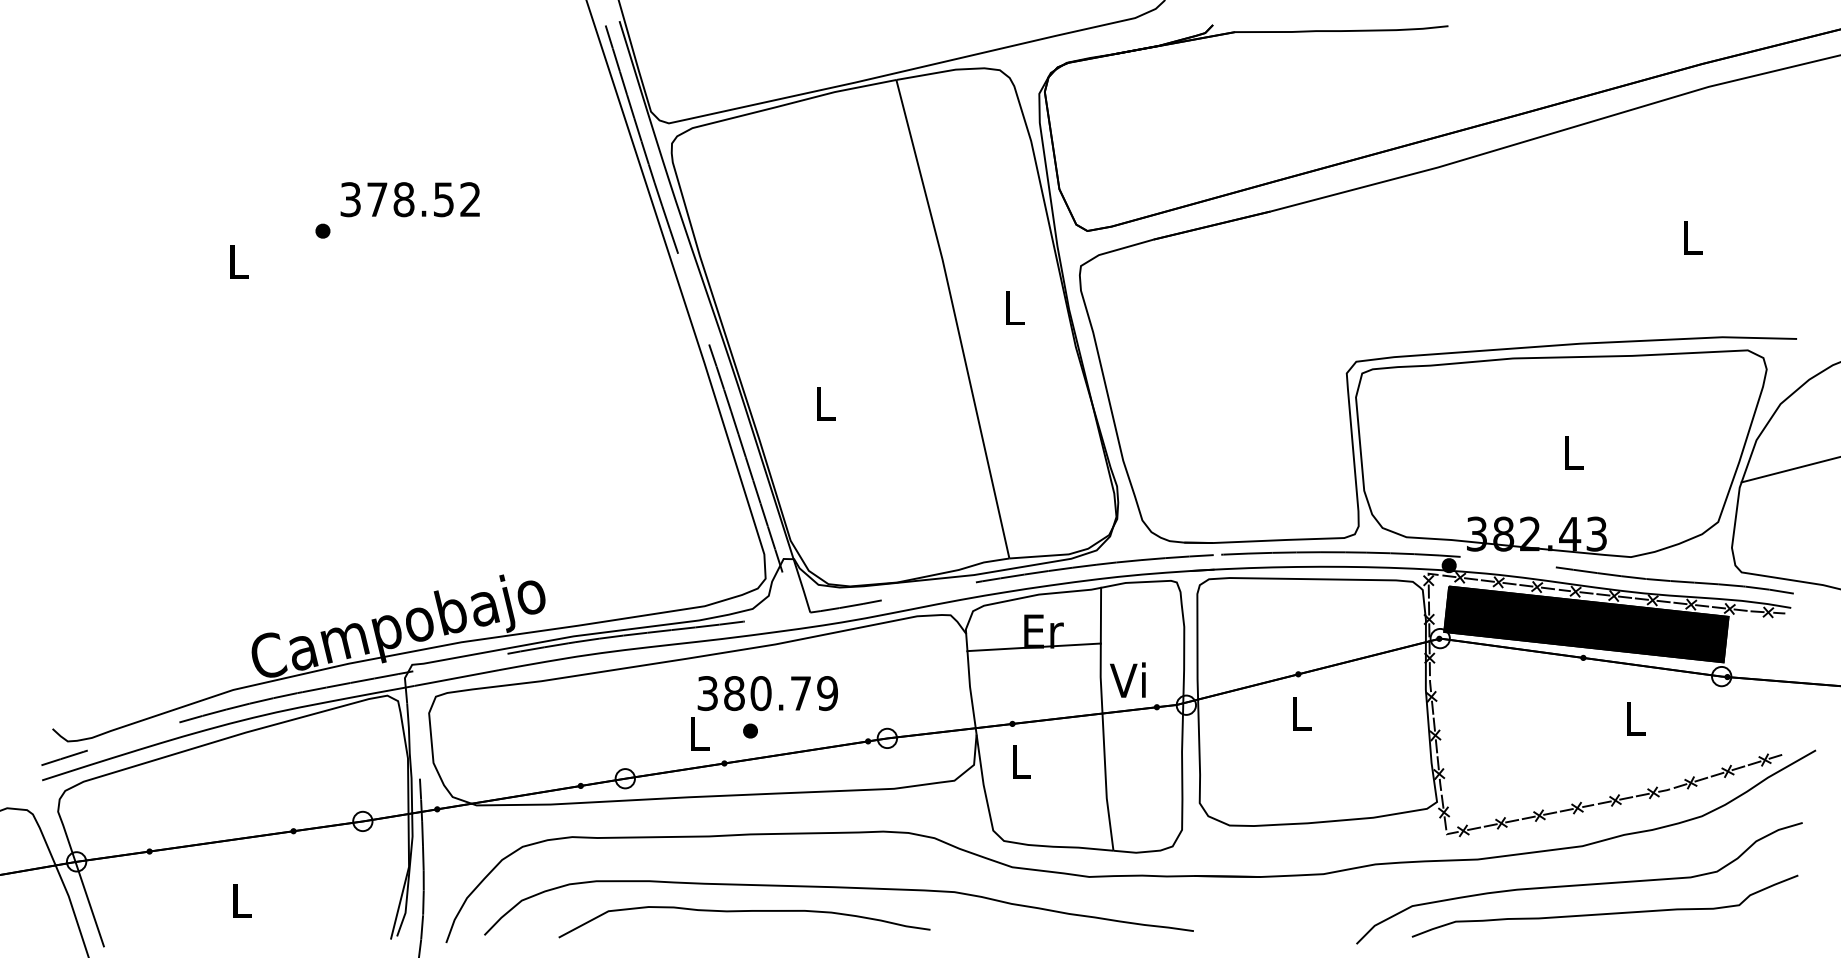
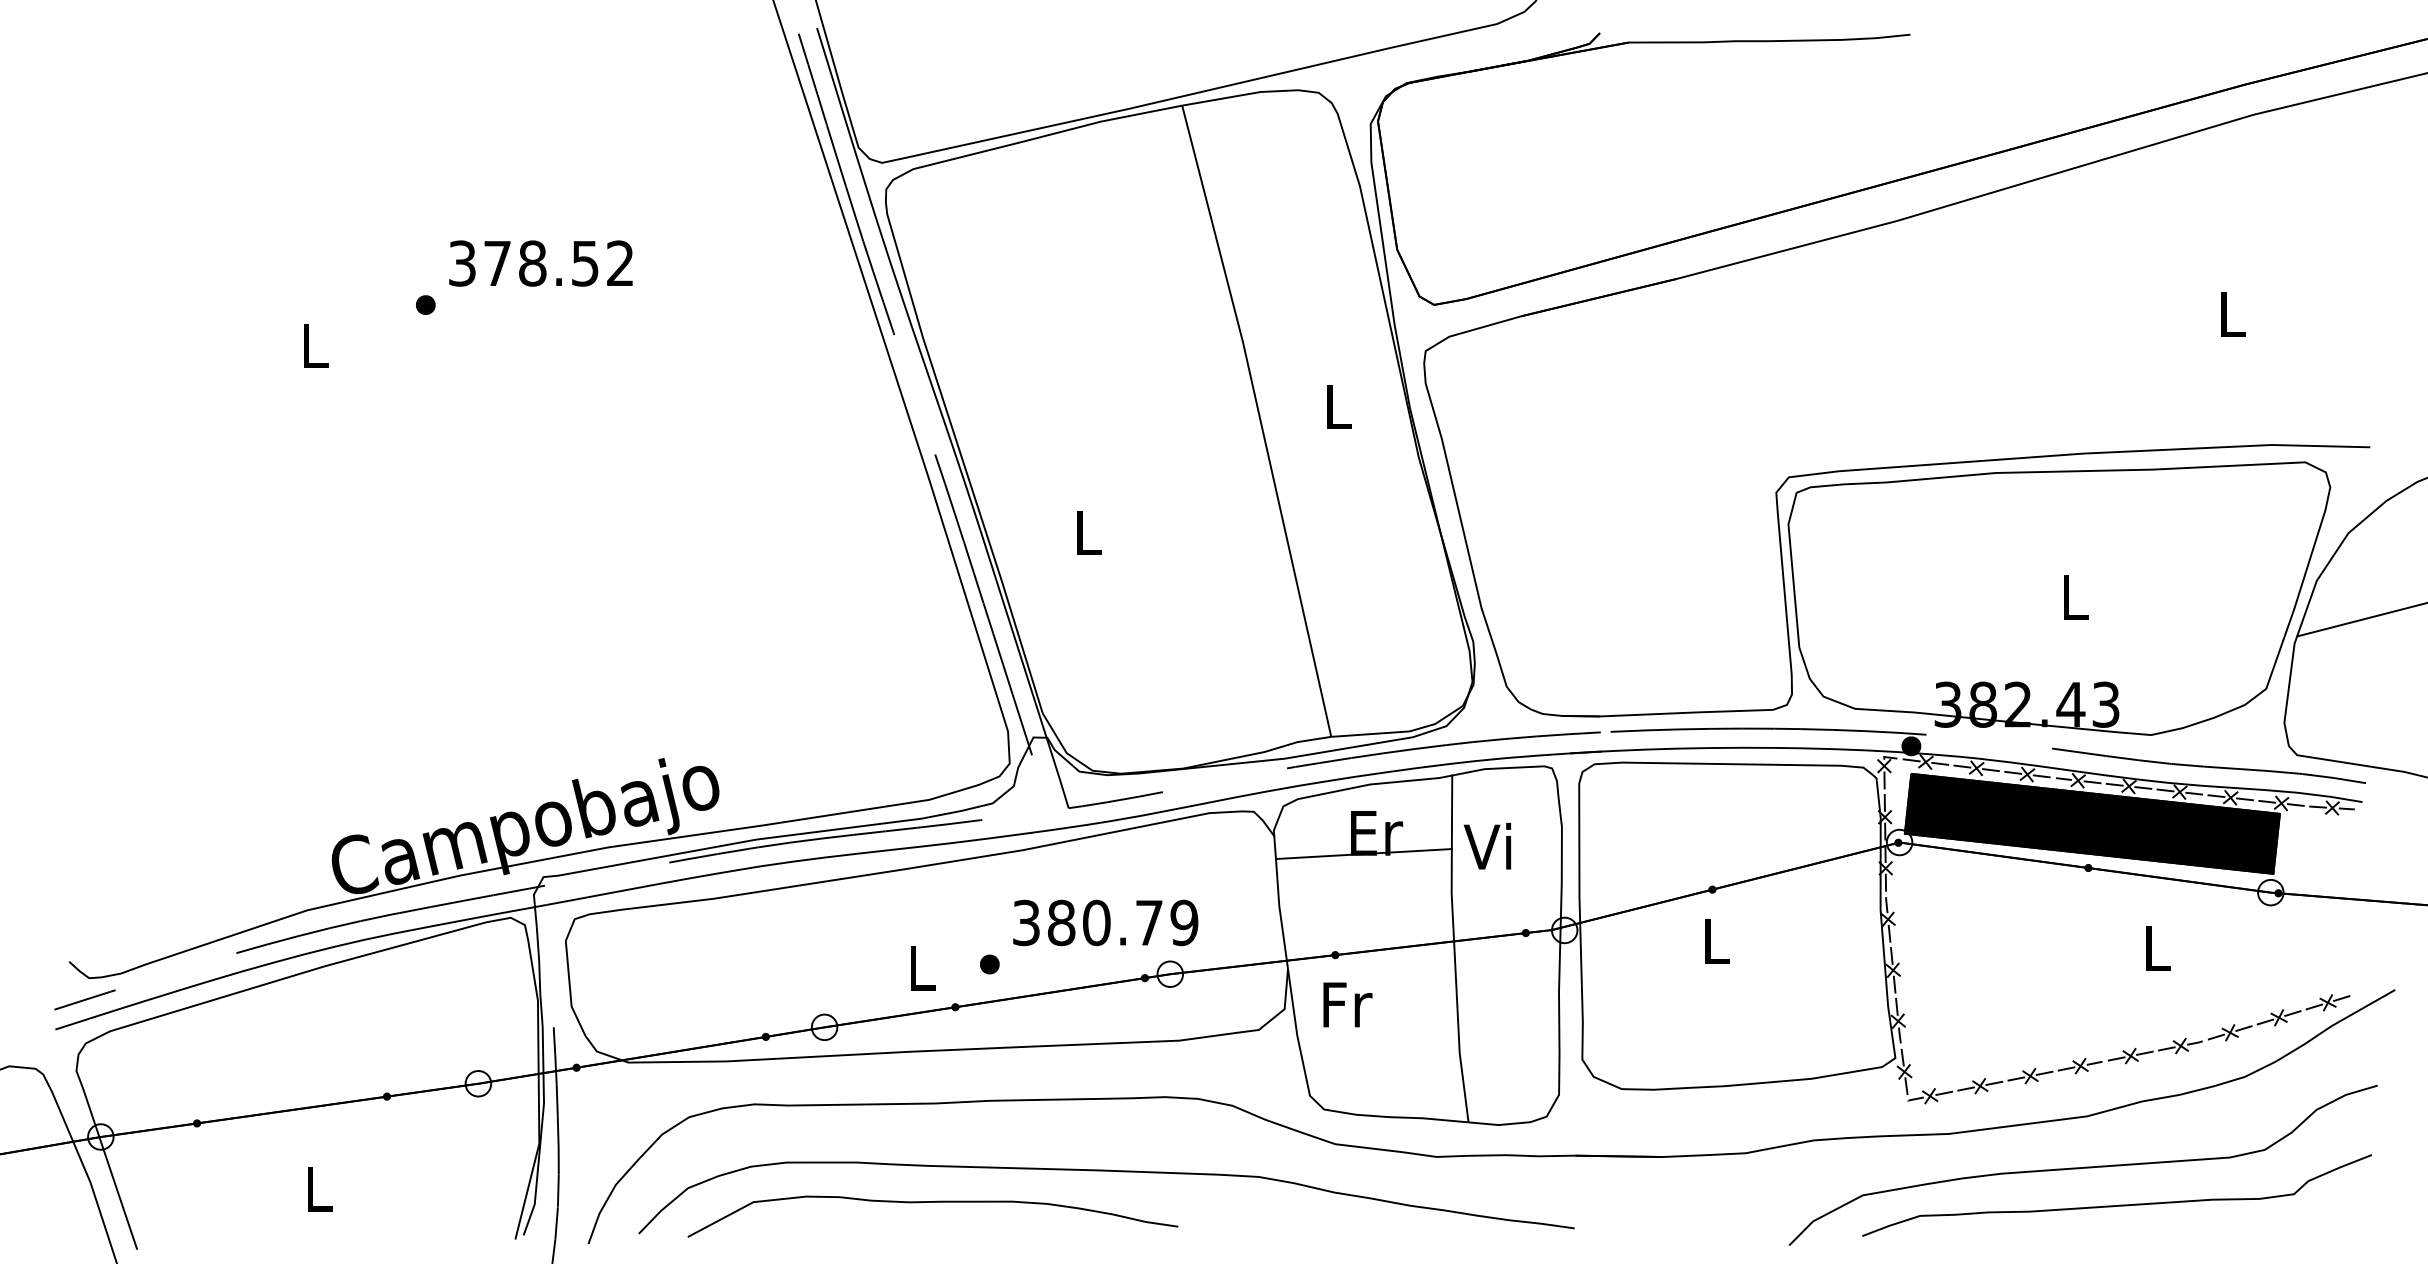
text: (1127, 679) -> (1486, 845), moved
text: (767, 693) -> (1105, 922), moved
text: (1021, 761) -> (1347, 1004), L -> Fr
curve: (744, 911) -> (932, 1202), moved

